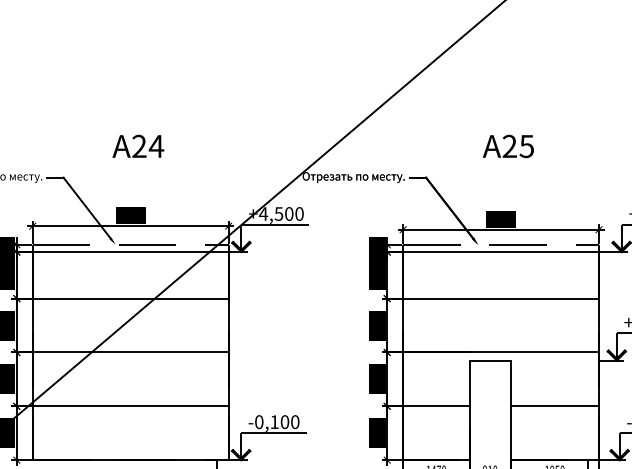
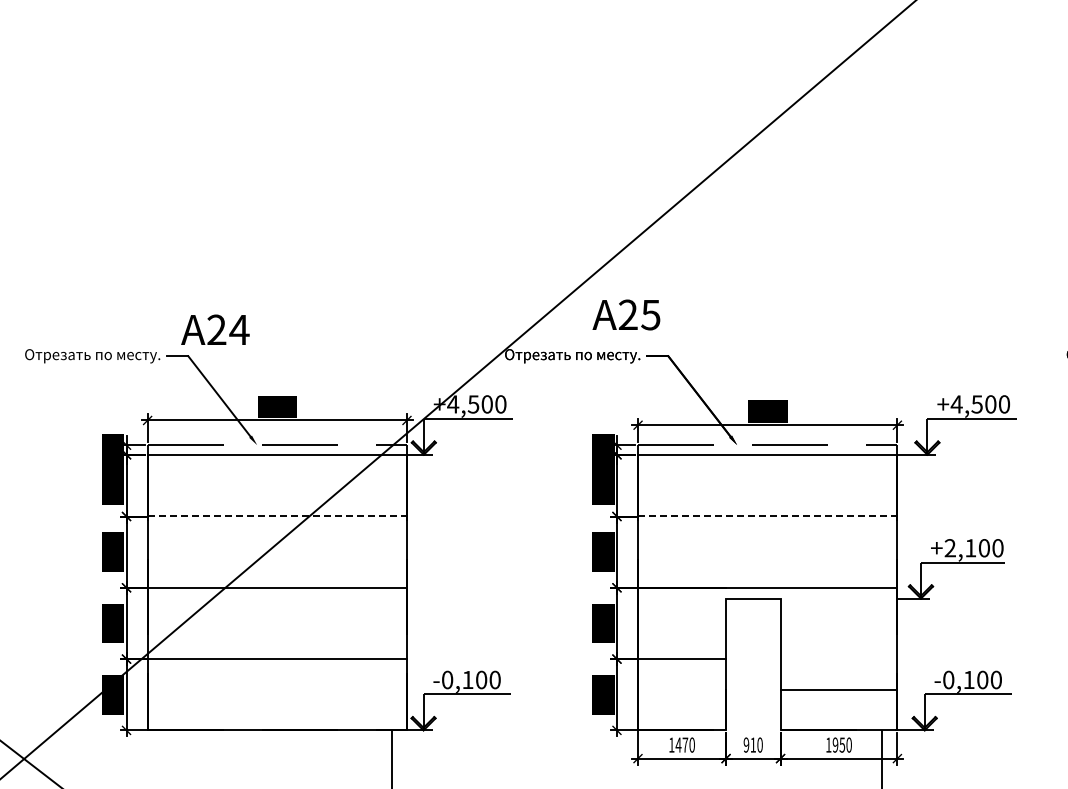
text: (138, 146) -> (215, 329), moved
text: (508, 146) -> (626, 314), moved
line: (130, 298) -> (277, 516), solid -> dashed
line: (500, 298) -> (767, 516), solid -> dashed
line: (554, 406) -> (838, 690), moved

